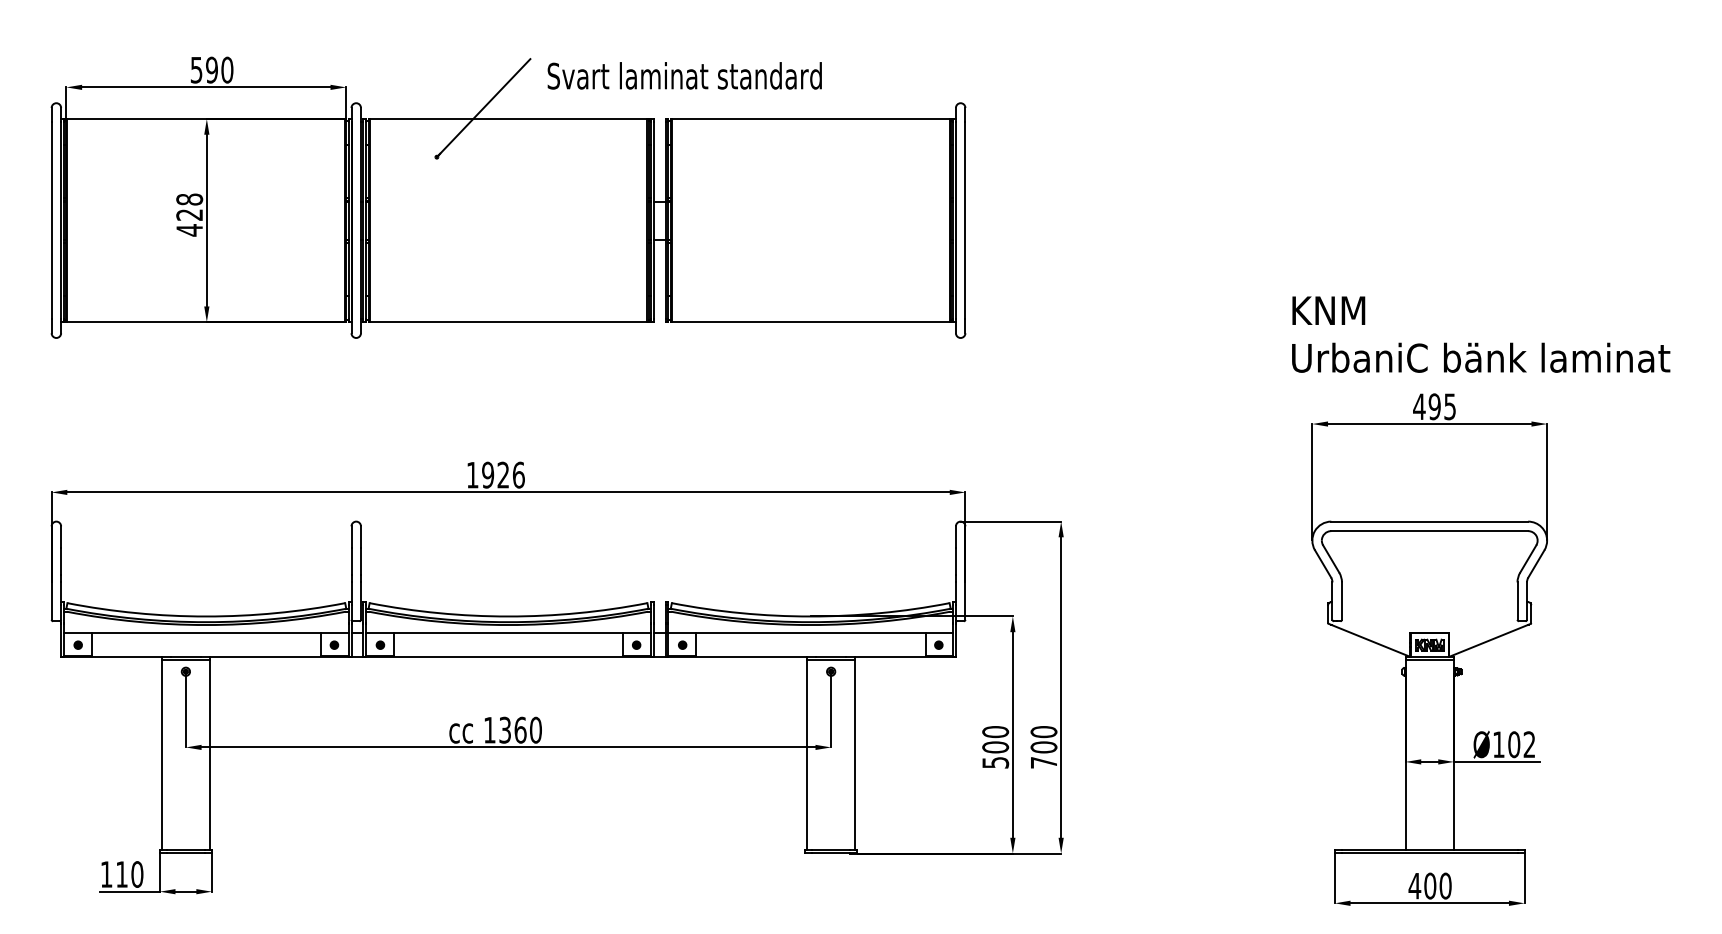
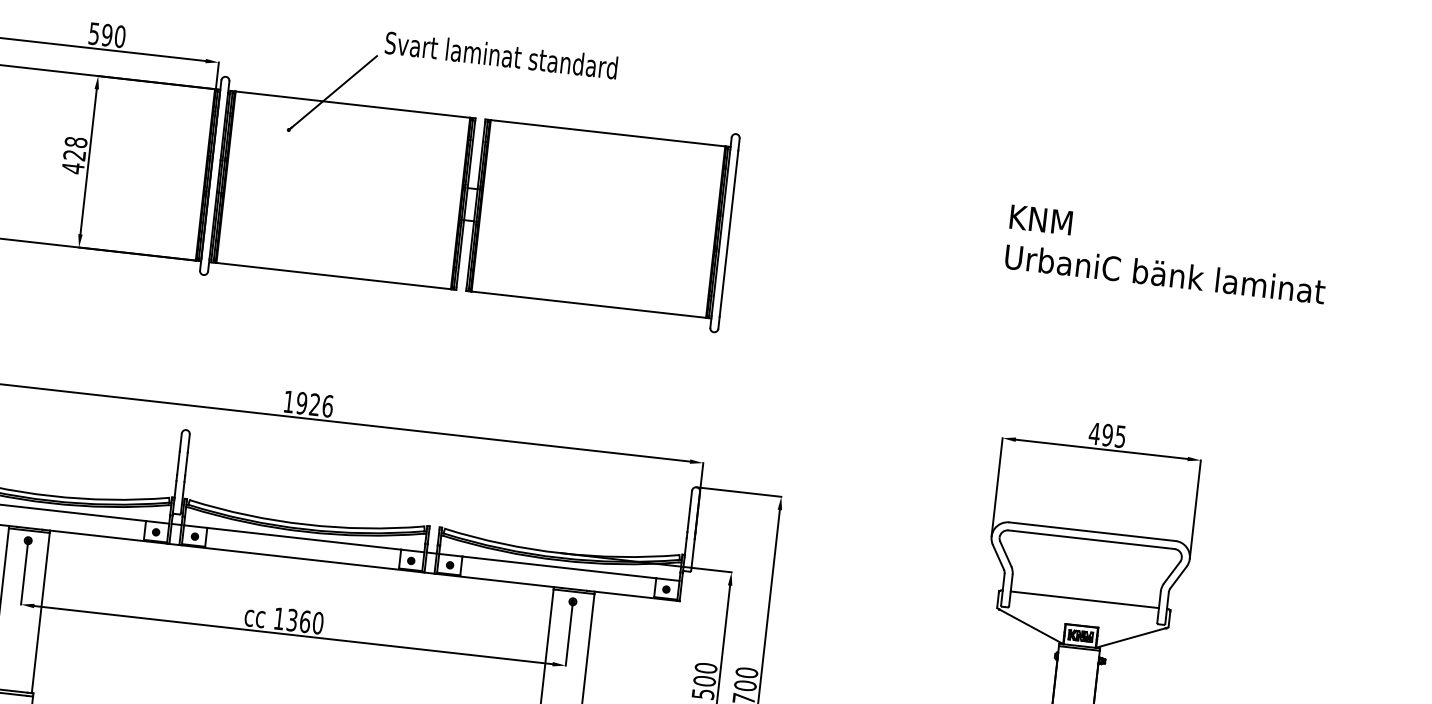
text: (684, 75) -> (501, 54), moved
text: (1481, 334) -> (1167, 254), moved
line: (1429, 602) -> (1084, 599), added

